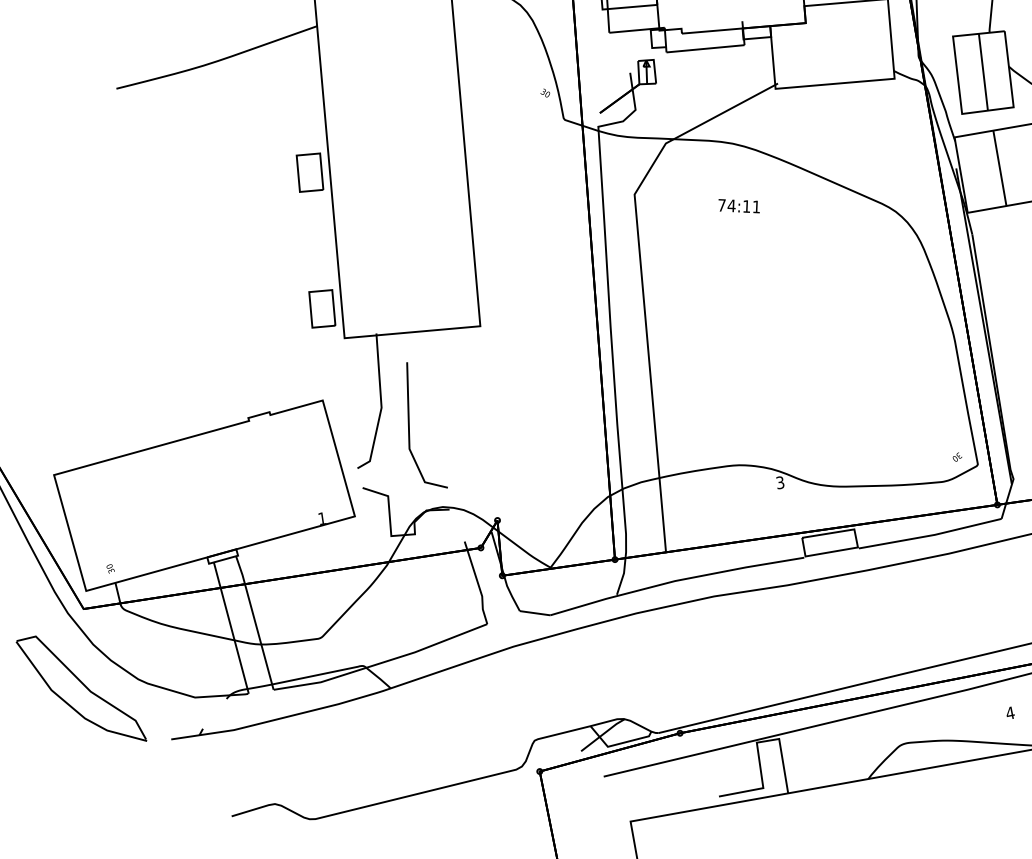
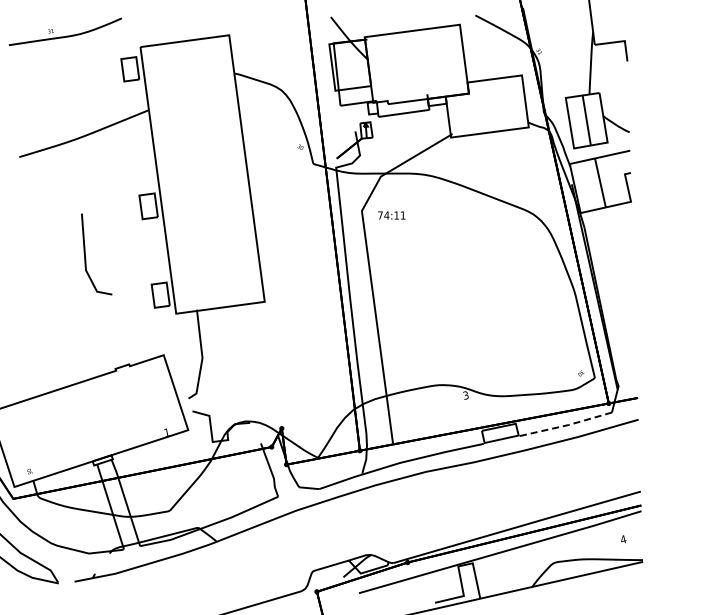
text: (738, 206) -> (391, 215), moved
line: (411, 430) -> (86, 258), moved
line: (929, 535) -> (565, 425), solid -> dashed

